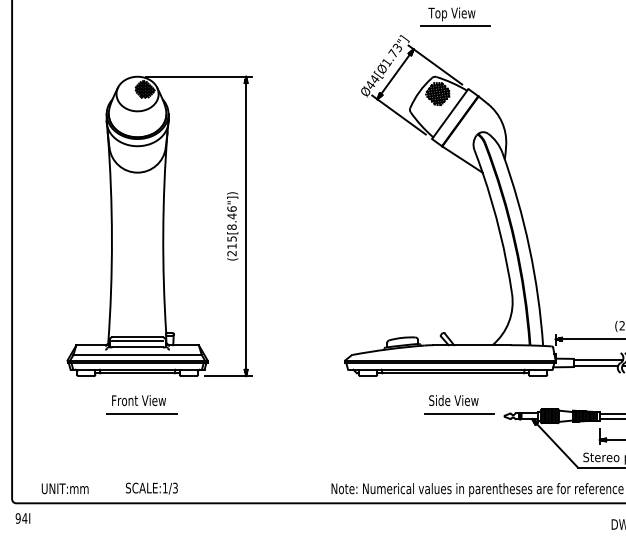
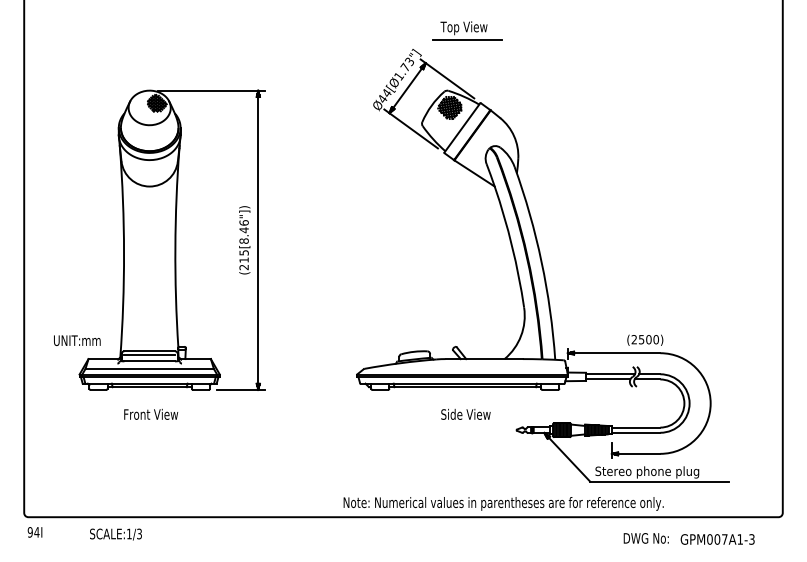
line: (141, 413) -> (153, 427), removed
line: (459, 413) -> (471, 427), removed
text: (65, 488) -> (77, 340), moved
text: (151, 488) -> (115, 534), moved

